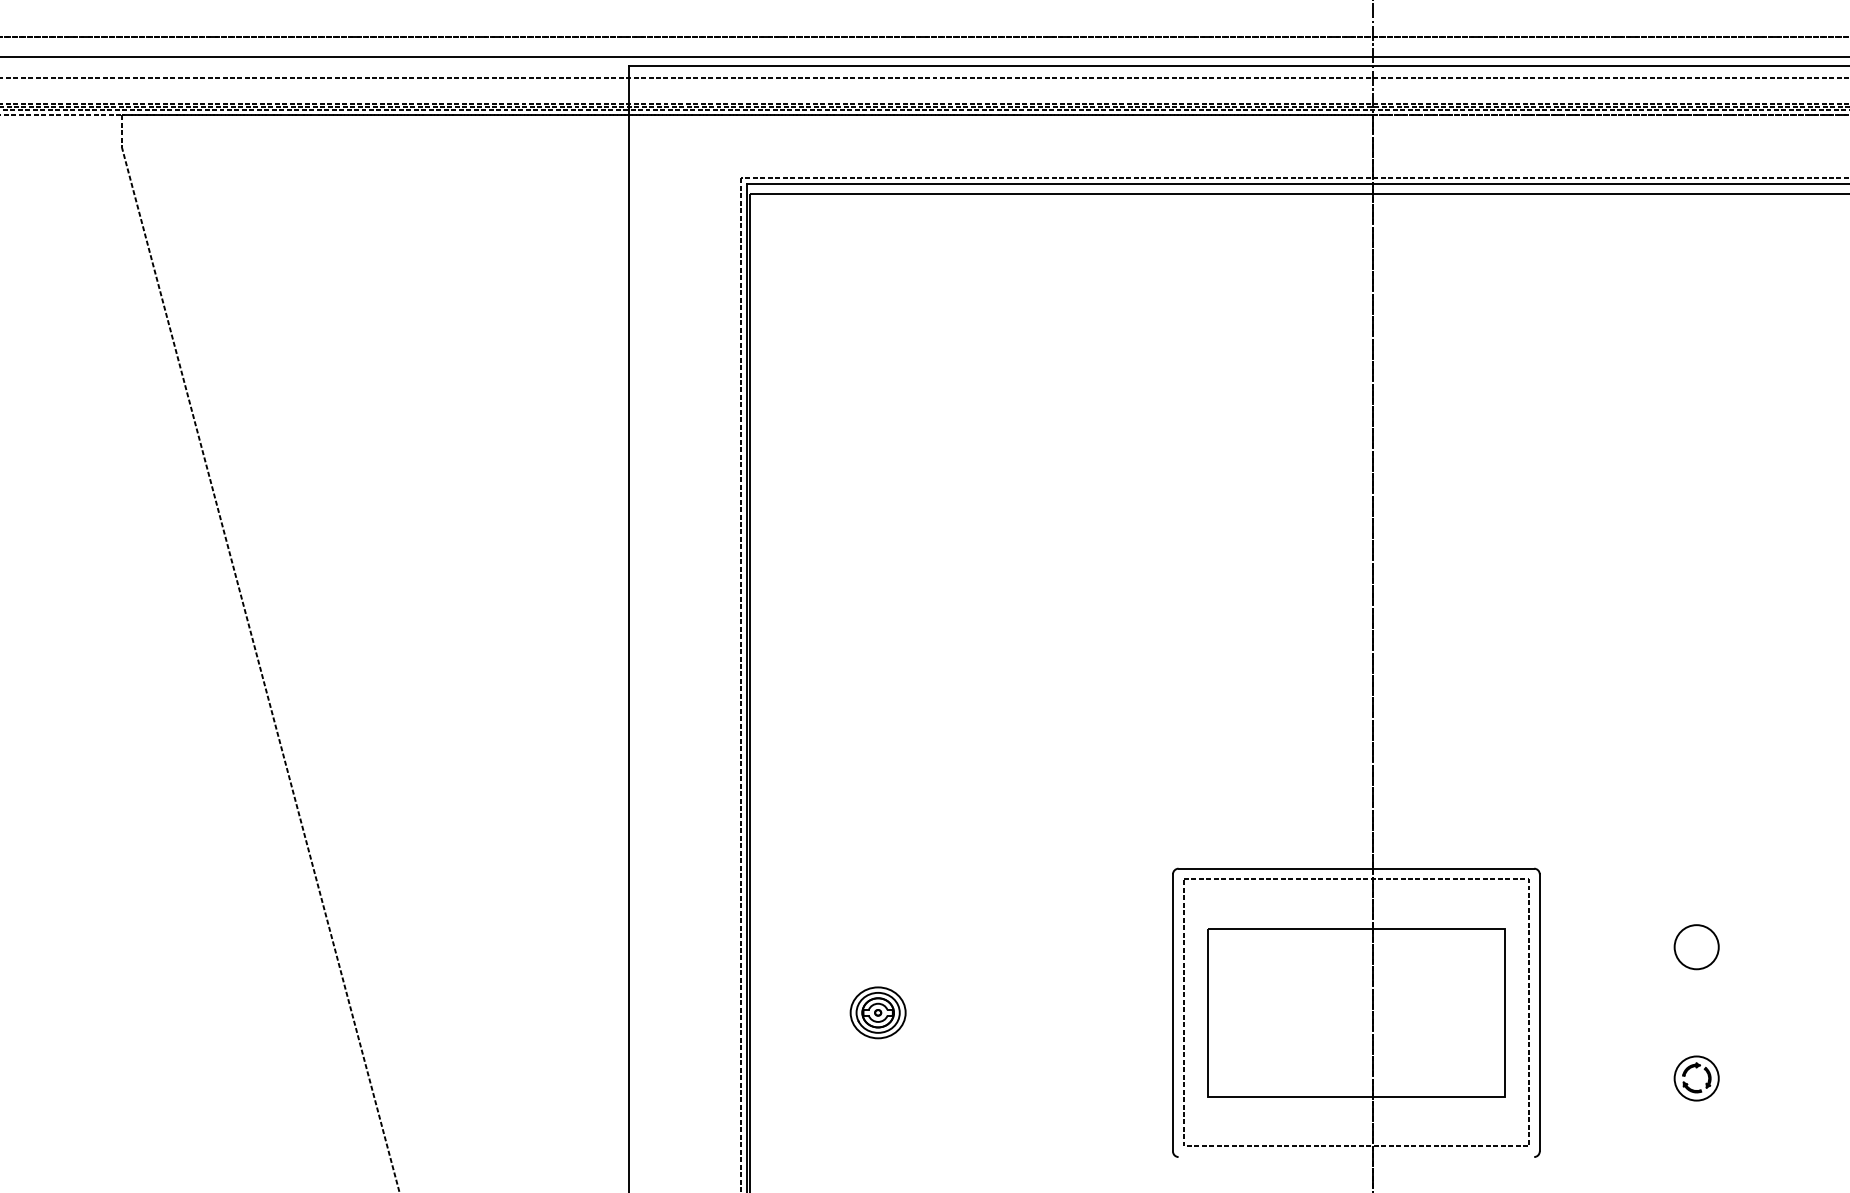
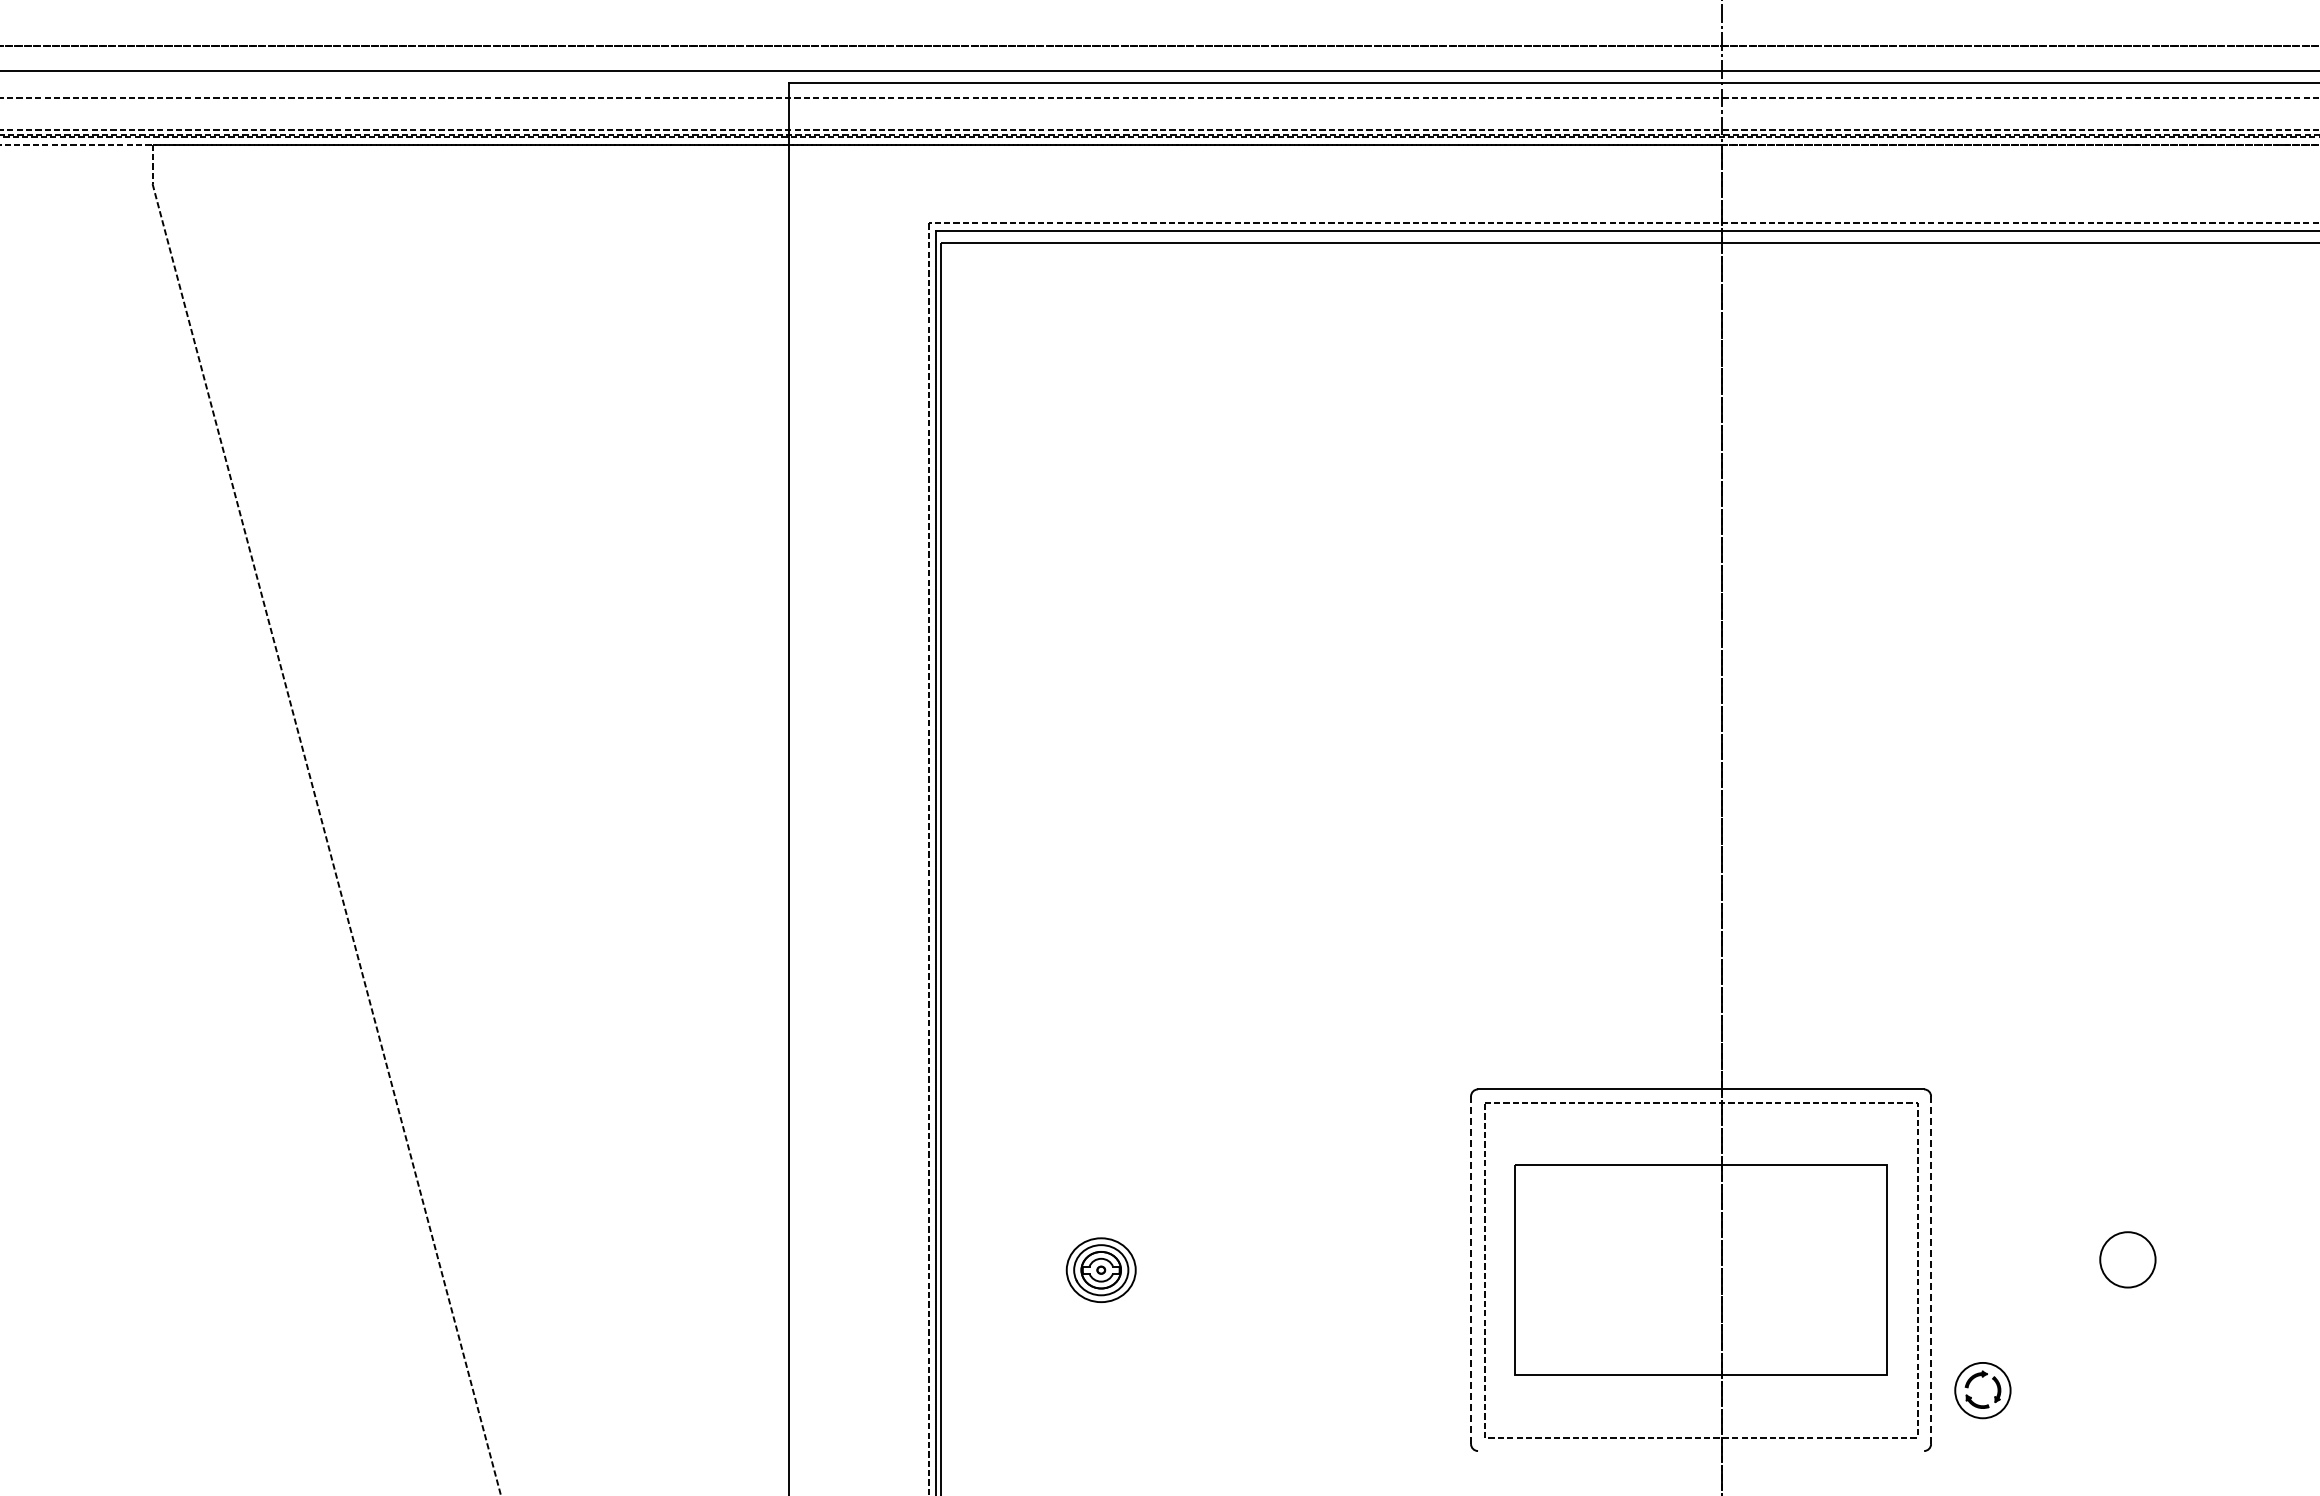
circle: (1696, 946) -> (2127, 1259), moved
line: (1173, 1013) -> (1471, 1270), solid -> dashed
line: (1540, 1013) -> (1931, 1270), solid -> dashed
part: (1696, 1078) -> (1982, 1390), moved

